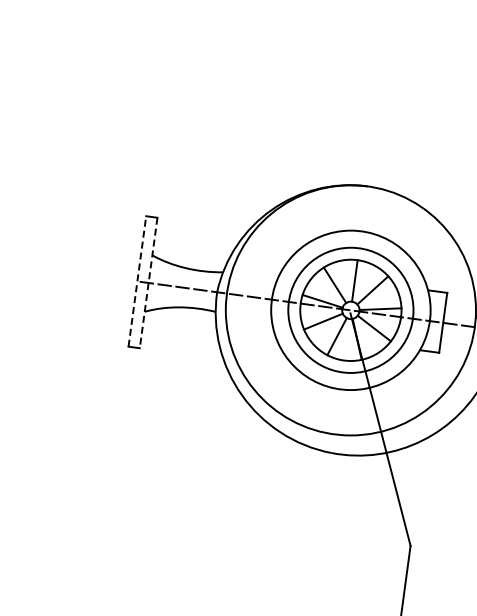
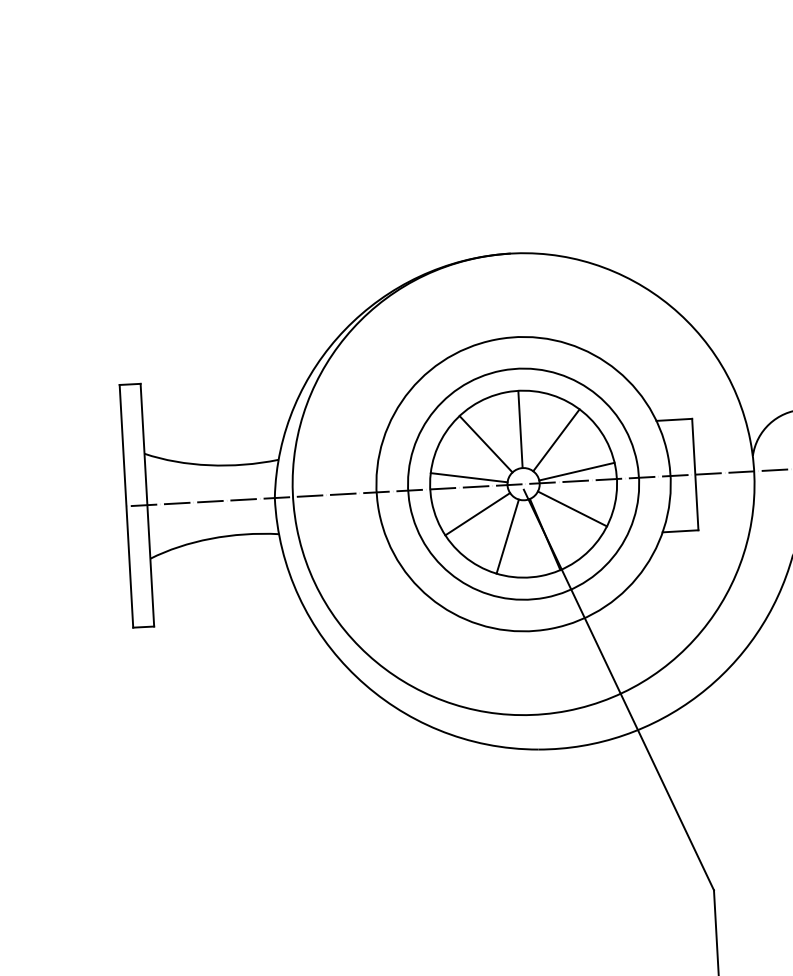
line: (137, 281) -> (126, 506), dashed -> solid
line: (148, 283) -> (147, 506), dashed -> solid

